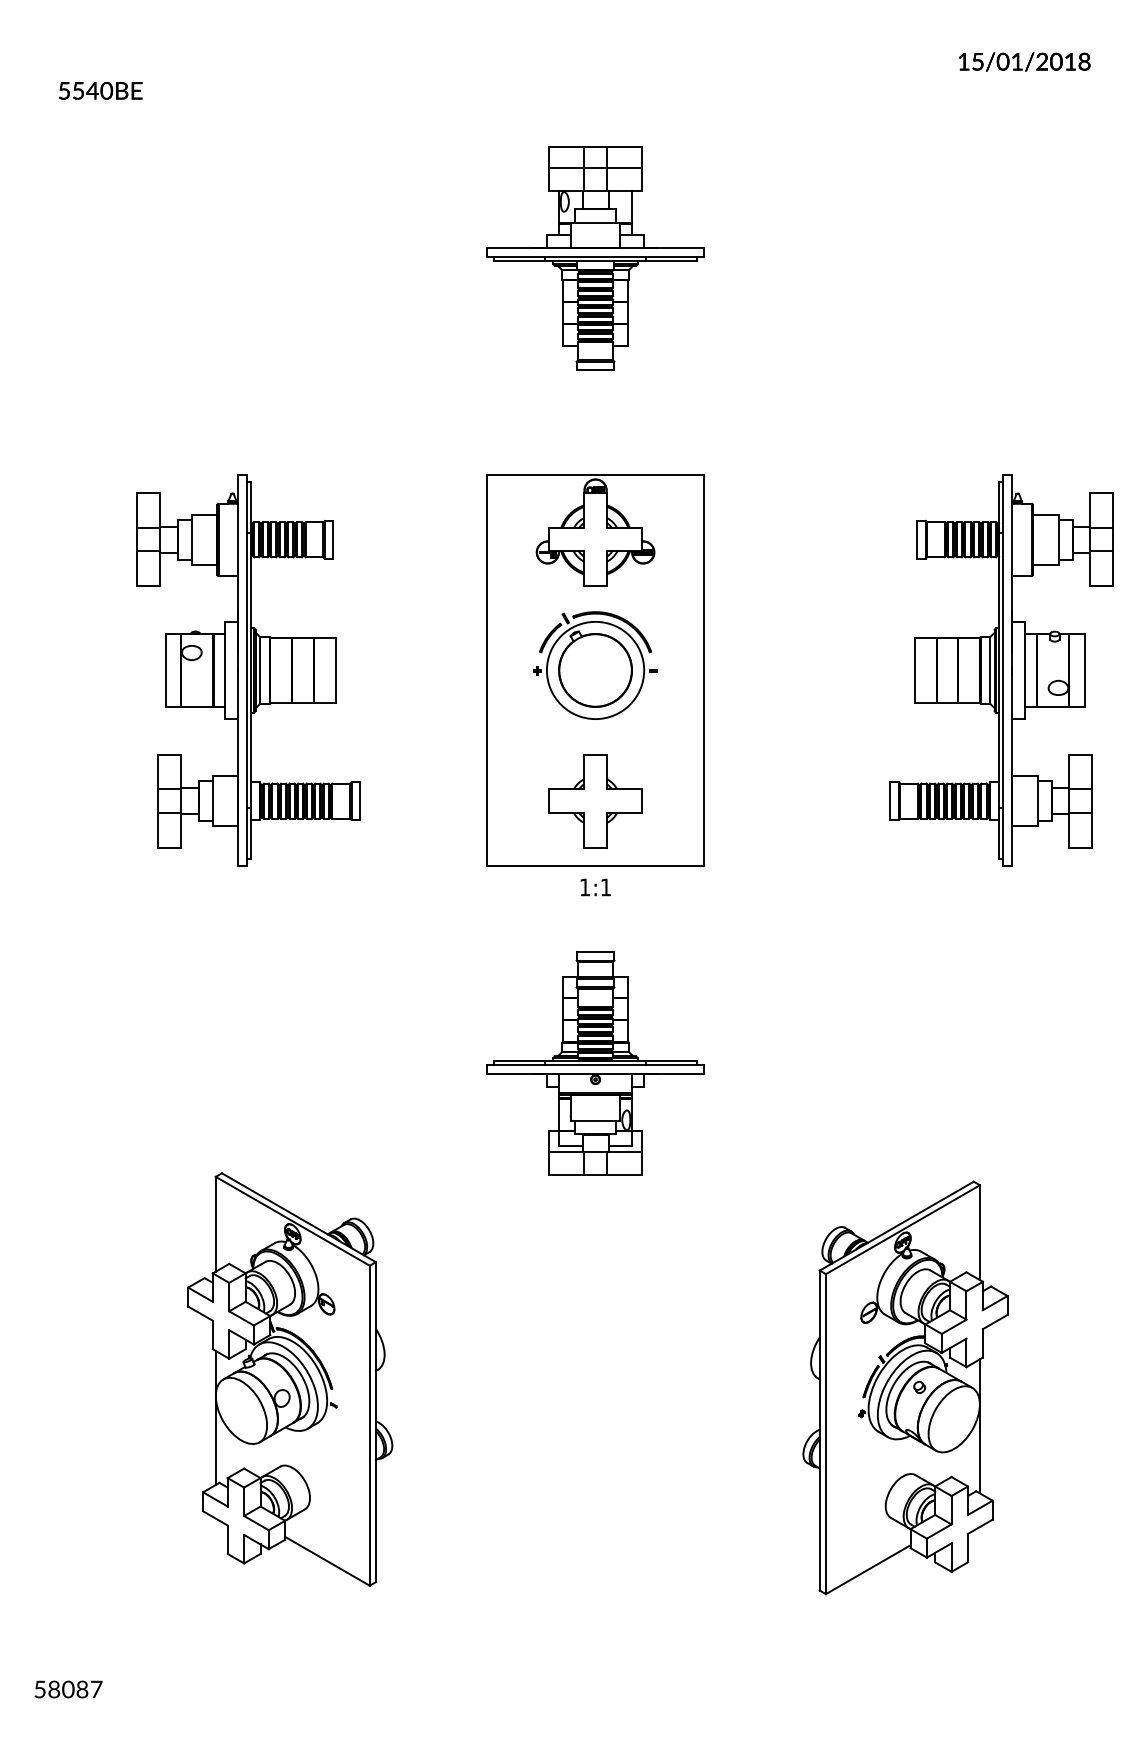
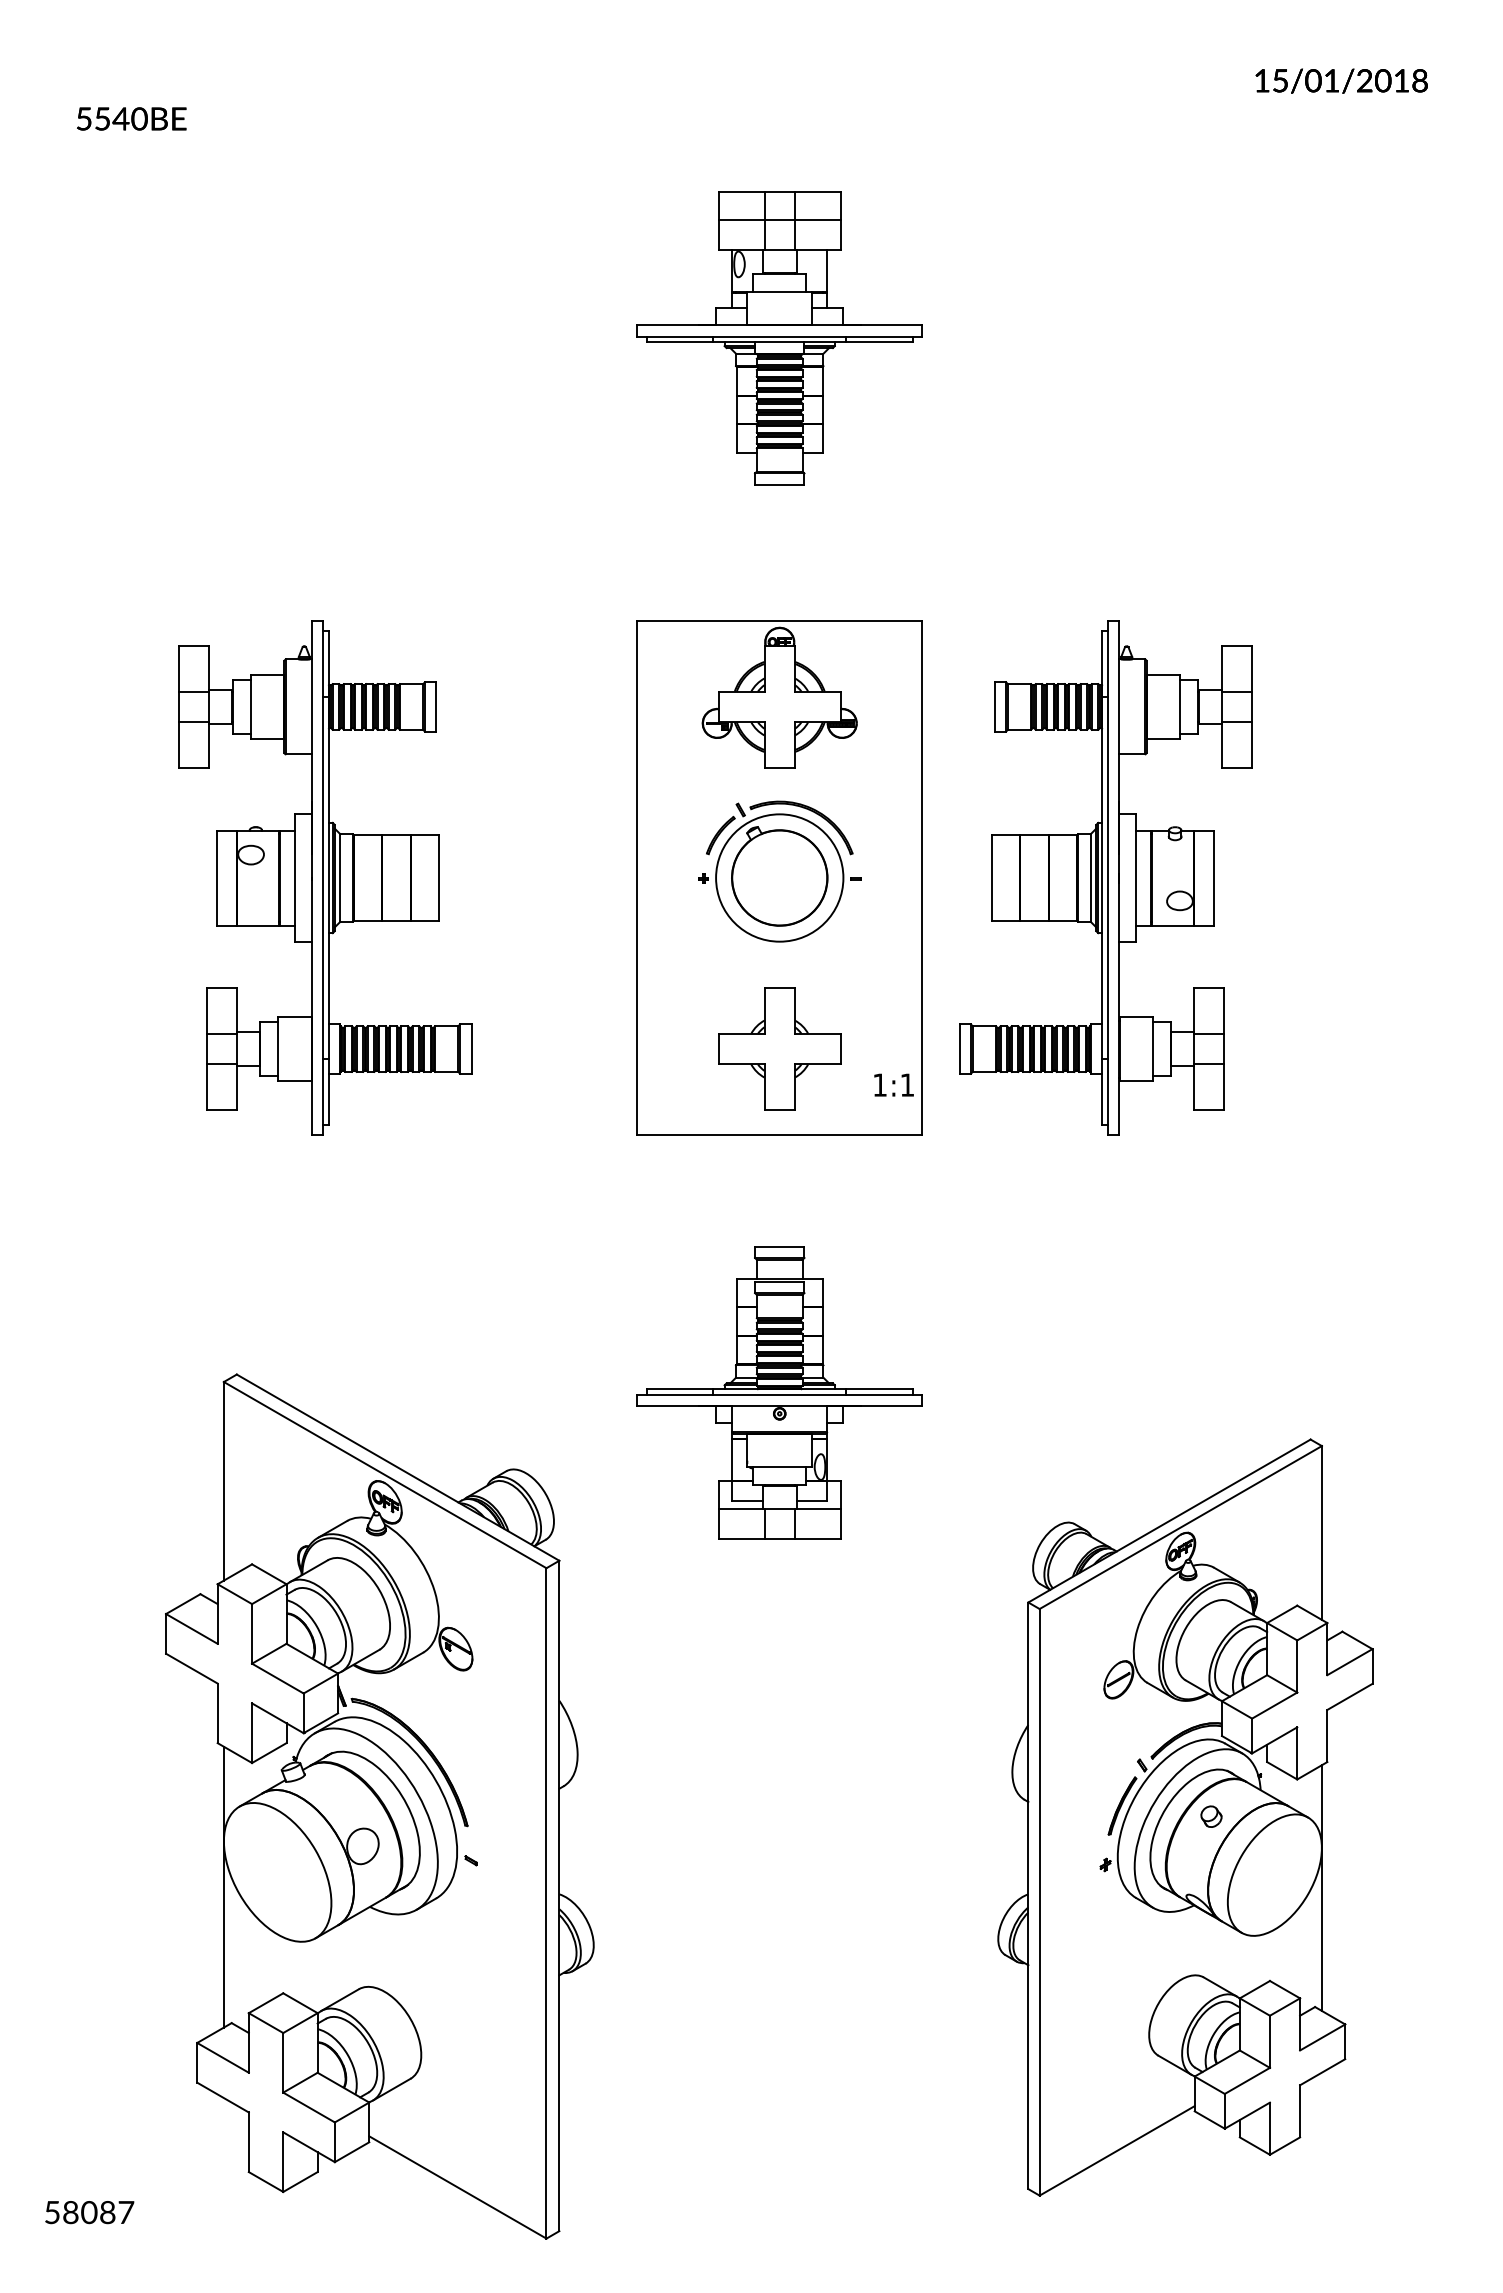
part: (1001, 670) -> (1105, 877), moved
text: (595, 886) -> (893, 1084), moved
part: (289, 1379) -> (379, 1806), size x1.6
part: (905, 1387) -> (1185, 1817), size x1.4

